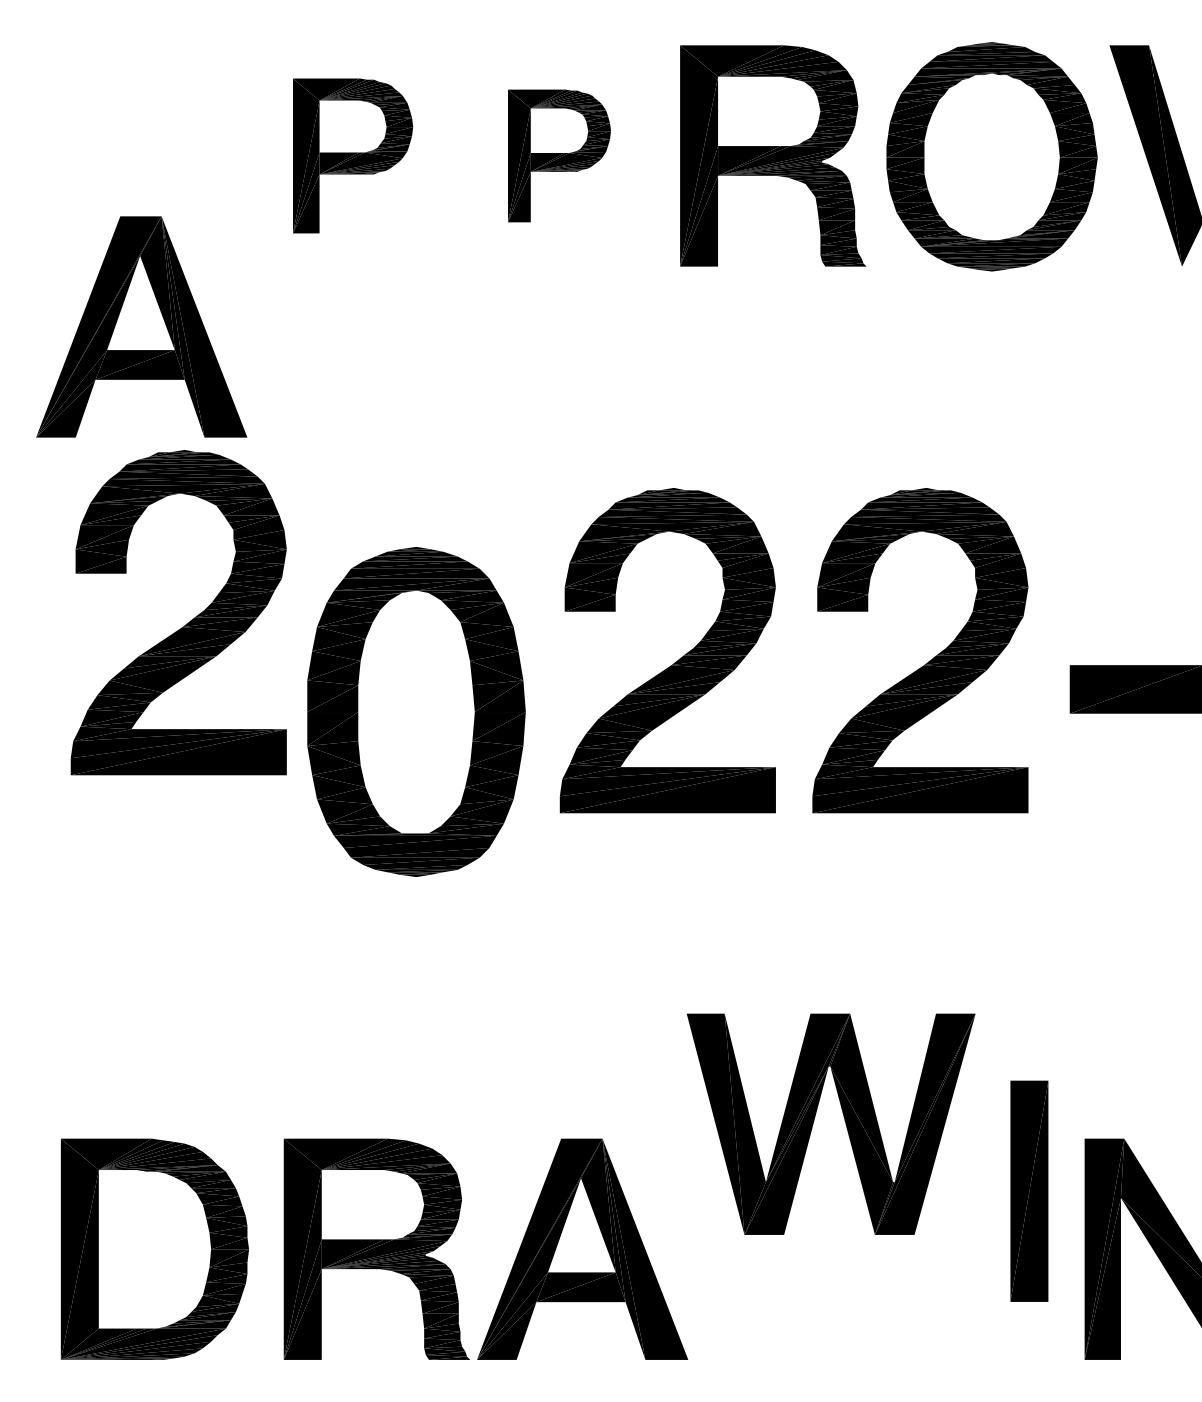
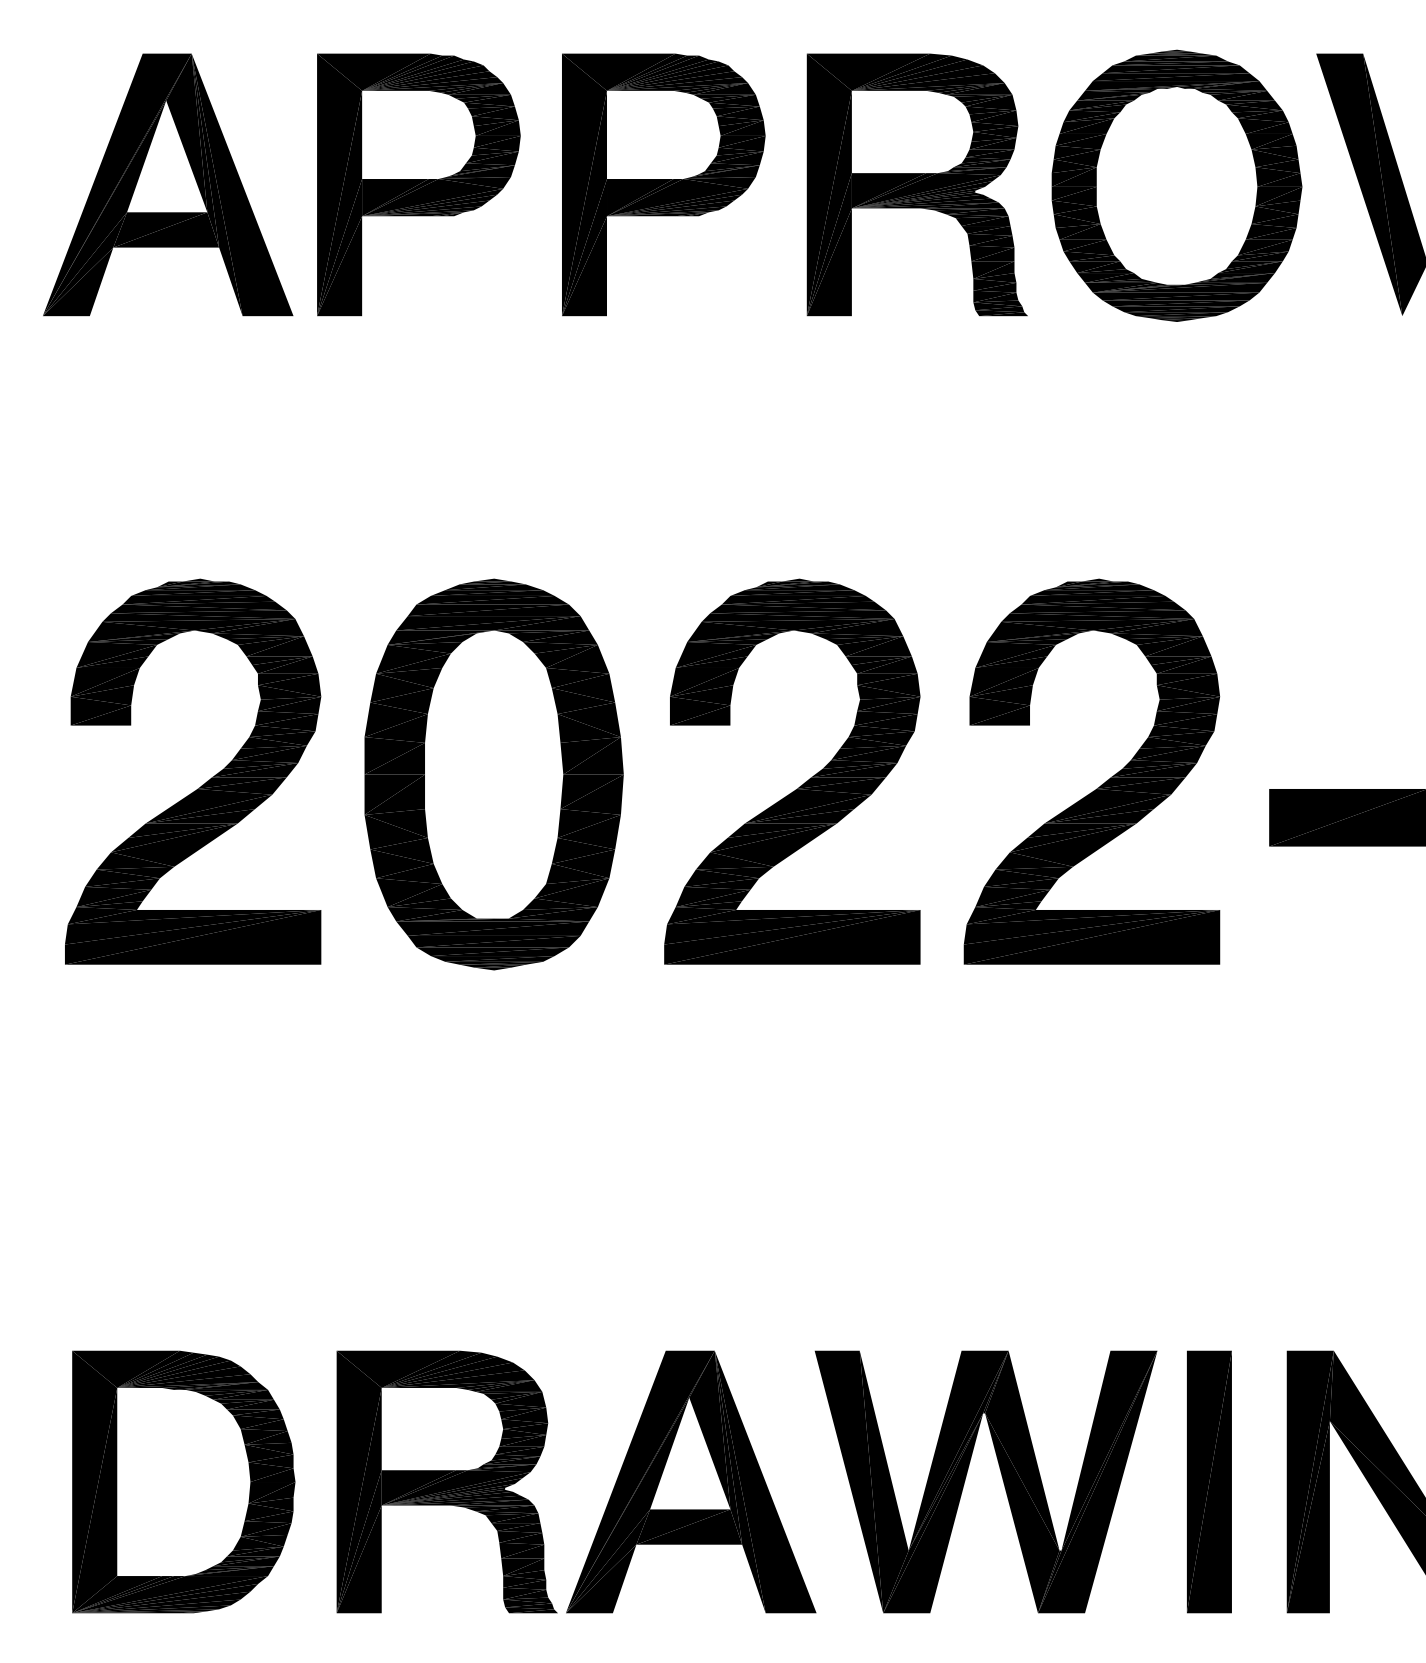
part: (352, 155) -> (418, 184), size x1.43
part: (559, 155) -> (663, 184), size x1.67
part: (141, 326) -> (167, 184), moved
part: (186, 623) -> (202, 784), moved
part: (416, 711) -> (494, 773), moved
part: (844, 1120) -> (1001, 1477), moved
part: (1029, 1190) -> (1209, 1481), moved

